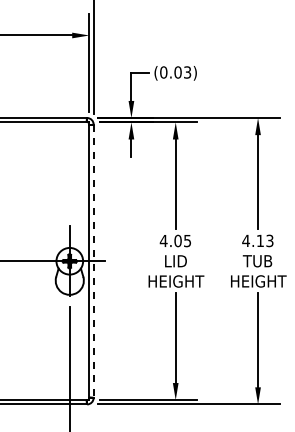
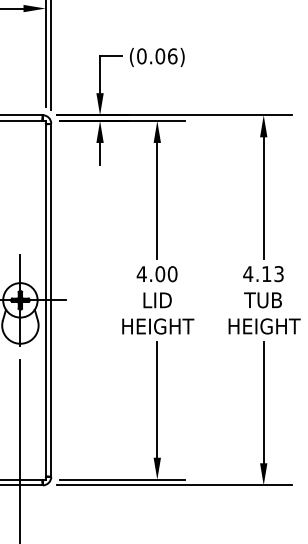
text: (187, 72) -> (172, 56), (0.03) -> (0.06)
text: (187, 240) -> (172, 273), 4.05 -> 4.00
line: (93, 261) -> (51, 300), dashed -> solid

